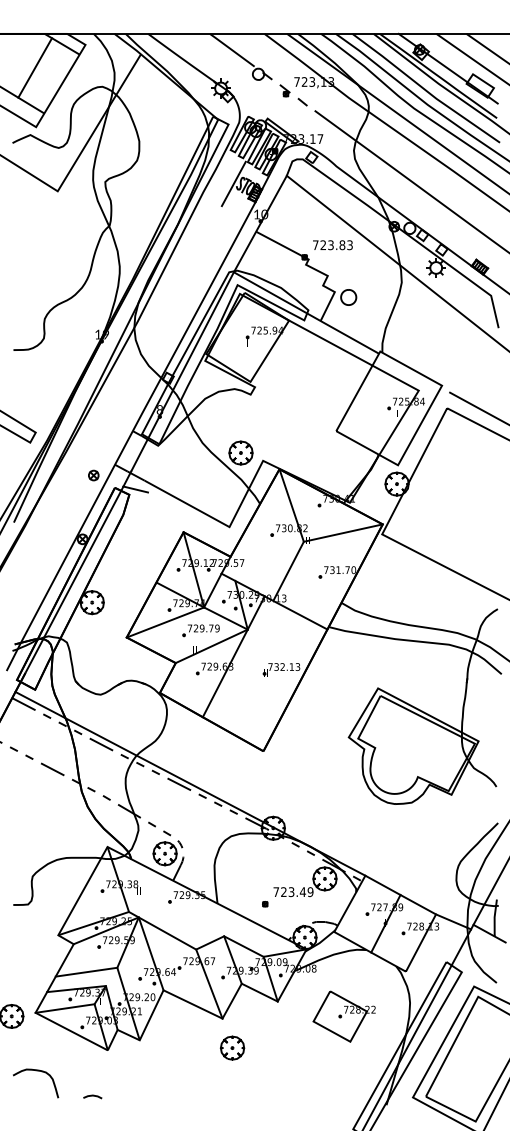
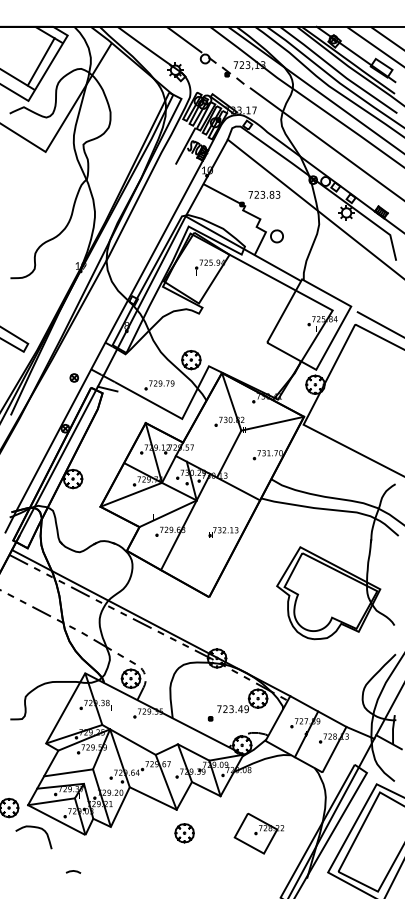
line: (35, 67) -> (41, 61), moved
part: (200, 630) -> (159, 385), moved
part: (343, 1016) -> (258, 833), moved
curve: (36, 1071) -> (34, 827), moved

